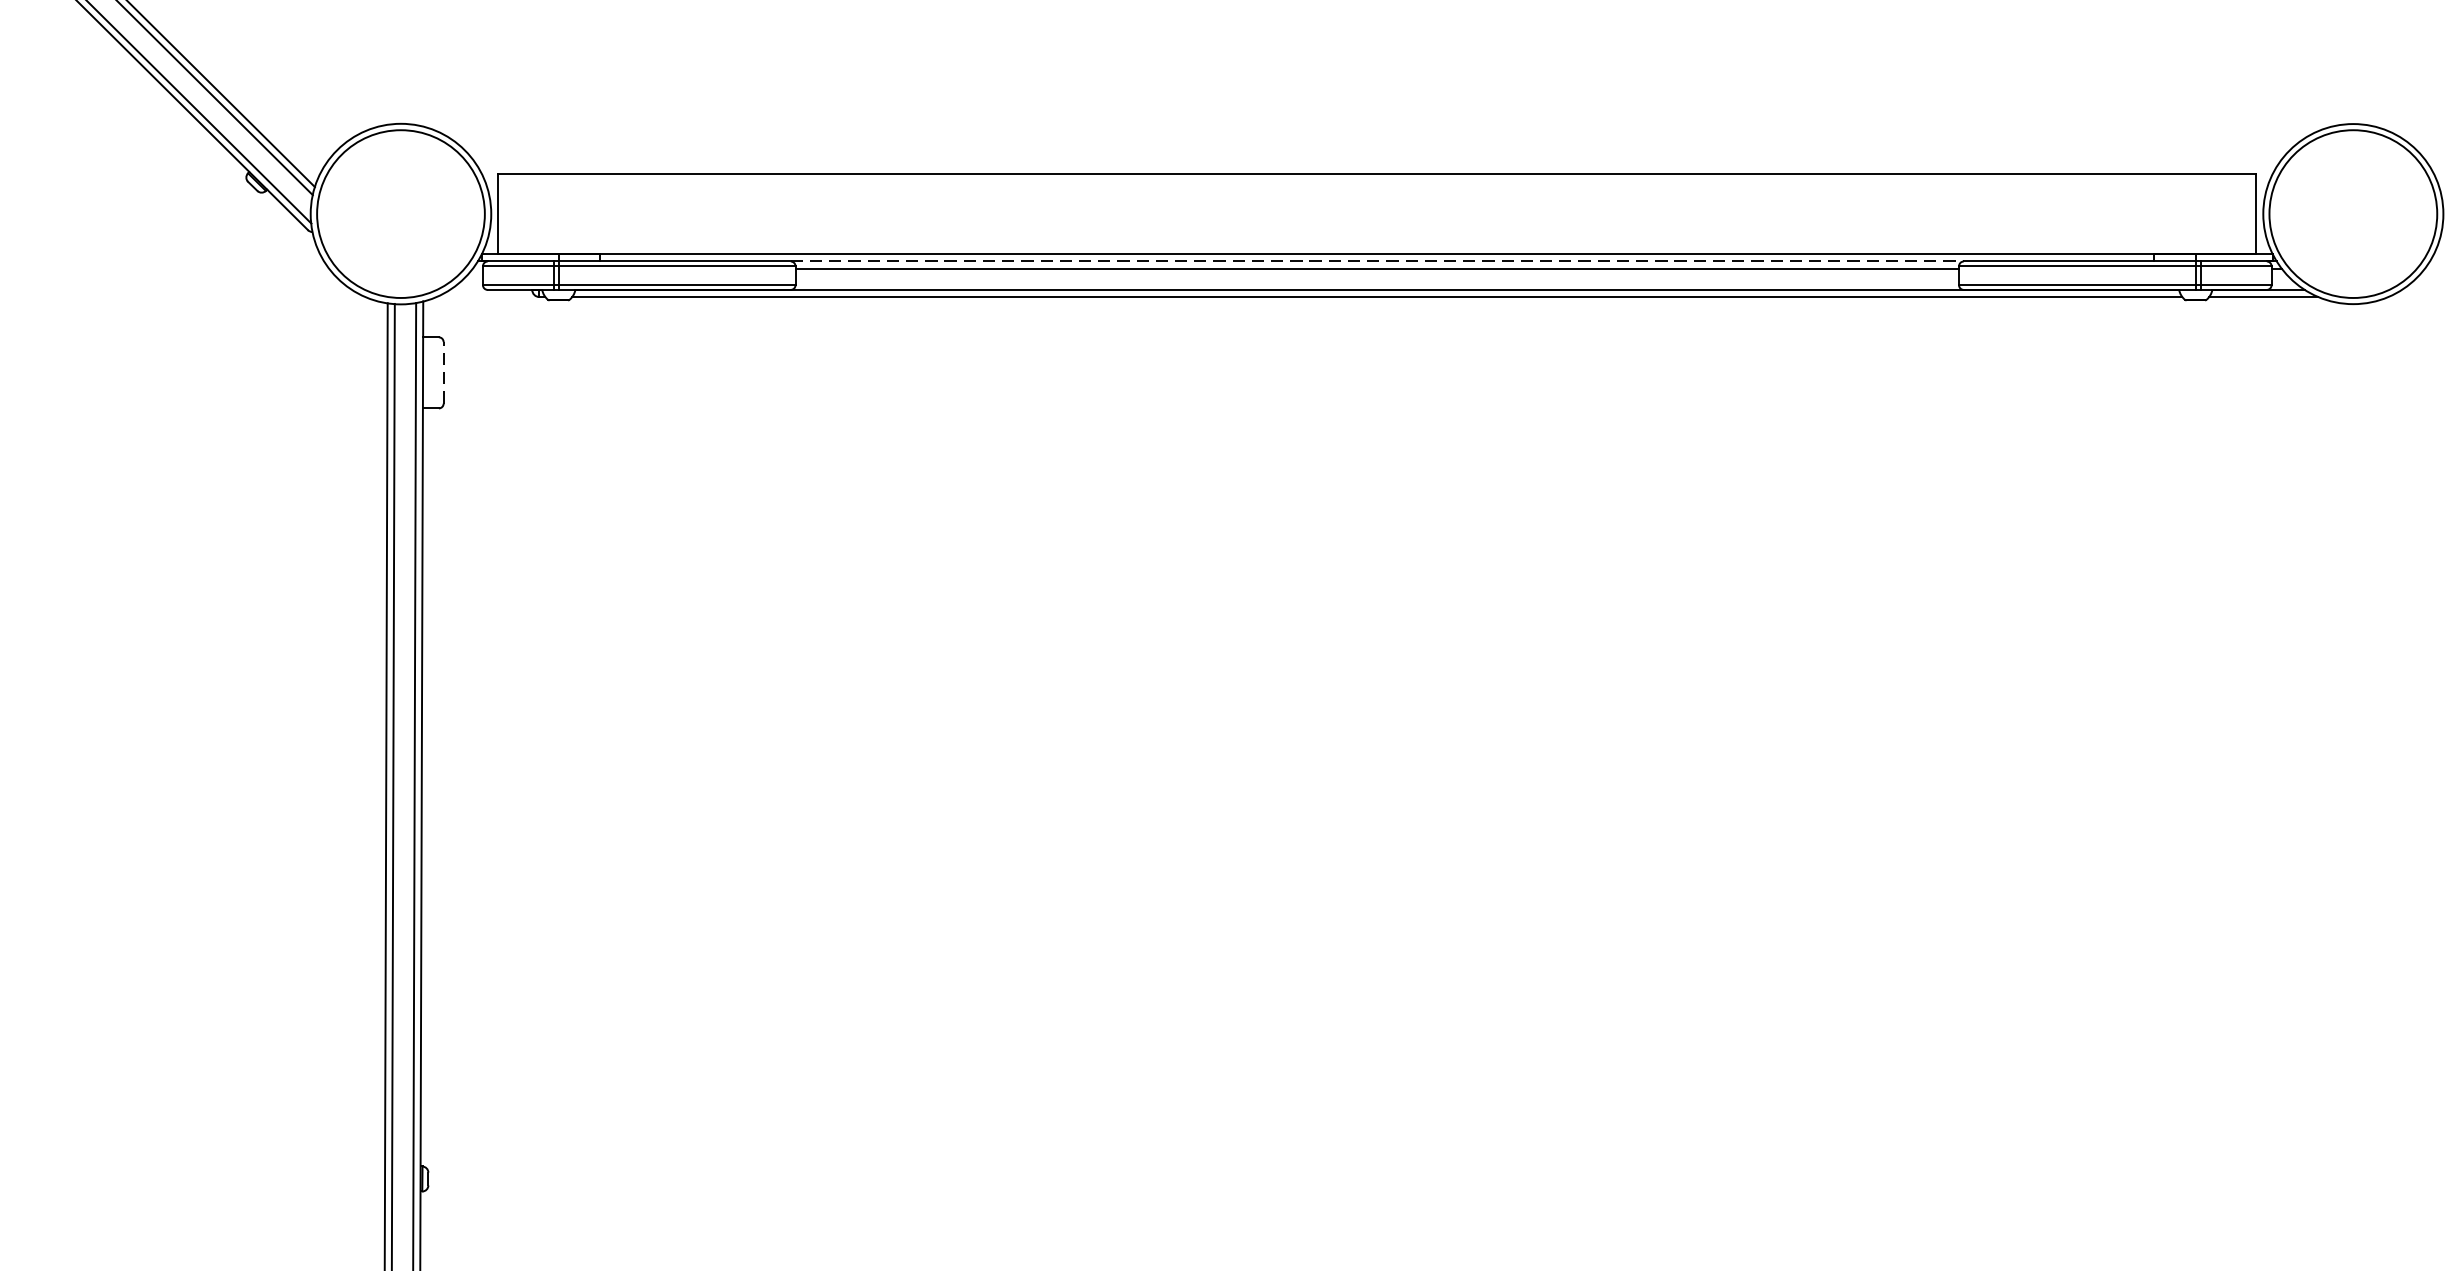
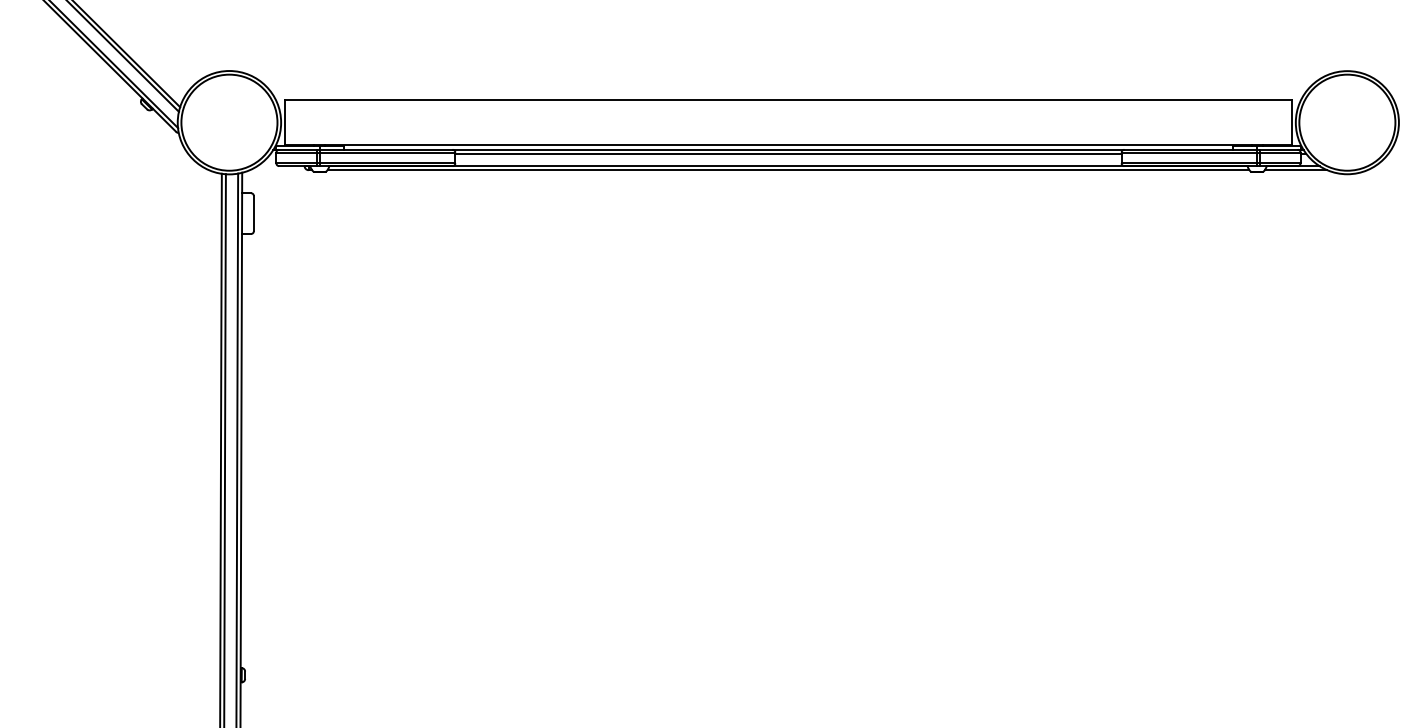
line: (1377, 260) -> (788, 149), dashed -> solid
line: (442, 372) -> (253, 213), dashed -> solid

